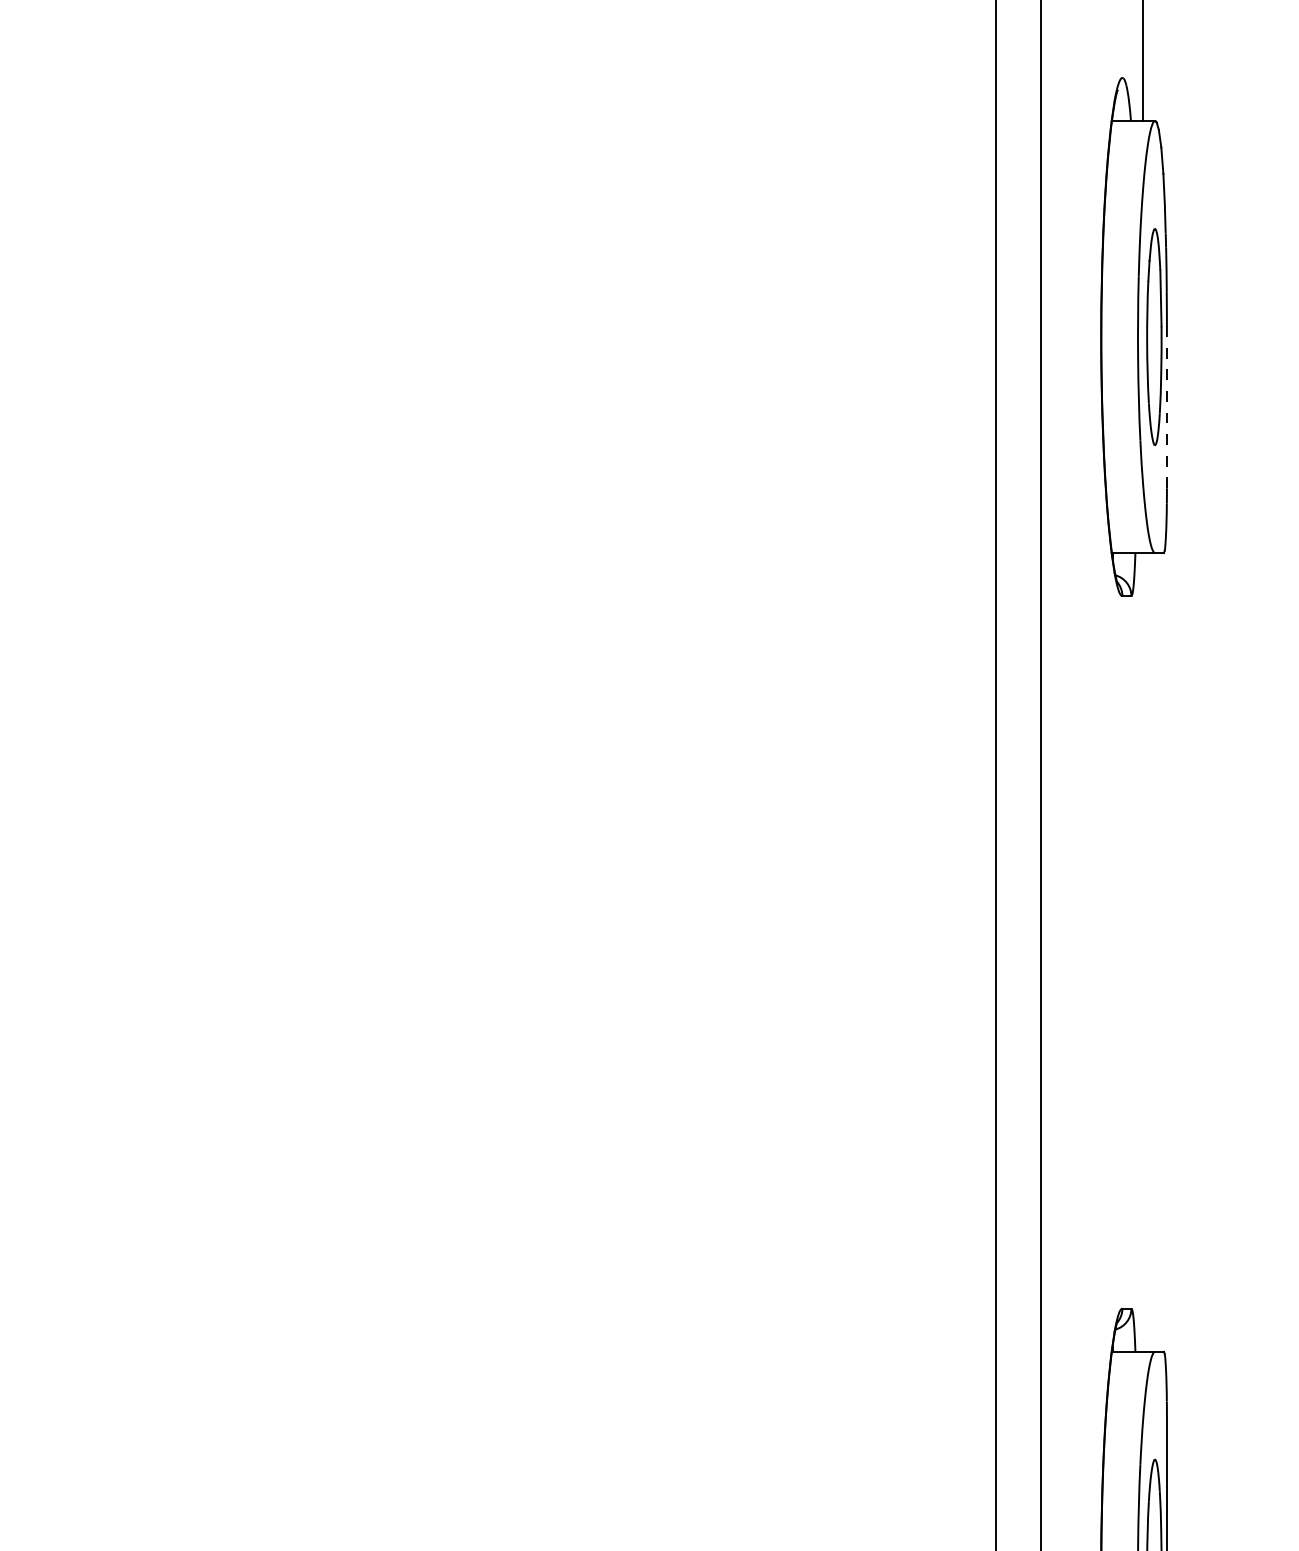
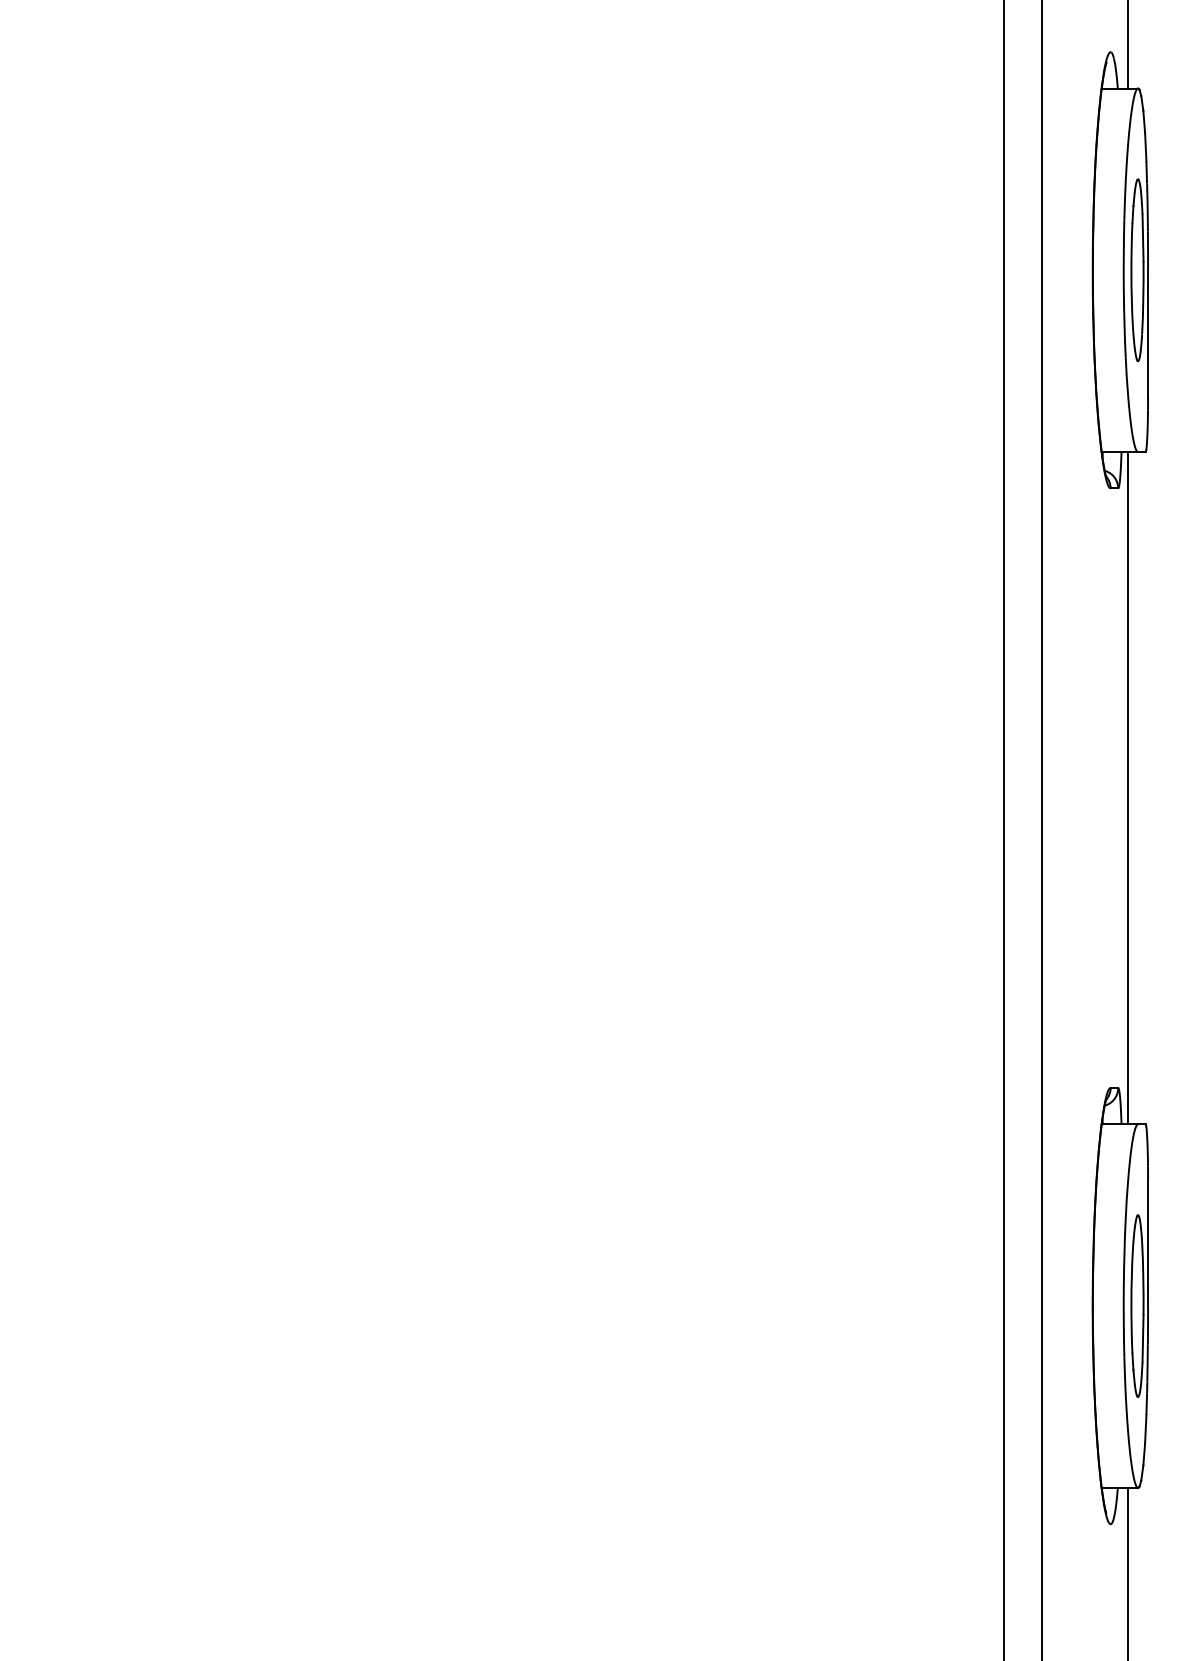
line: (1167, 412) -> (1148, 333), dashed -> solid
line: (1143, 952) -> (1128, 788), added

